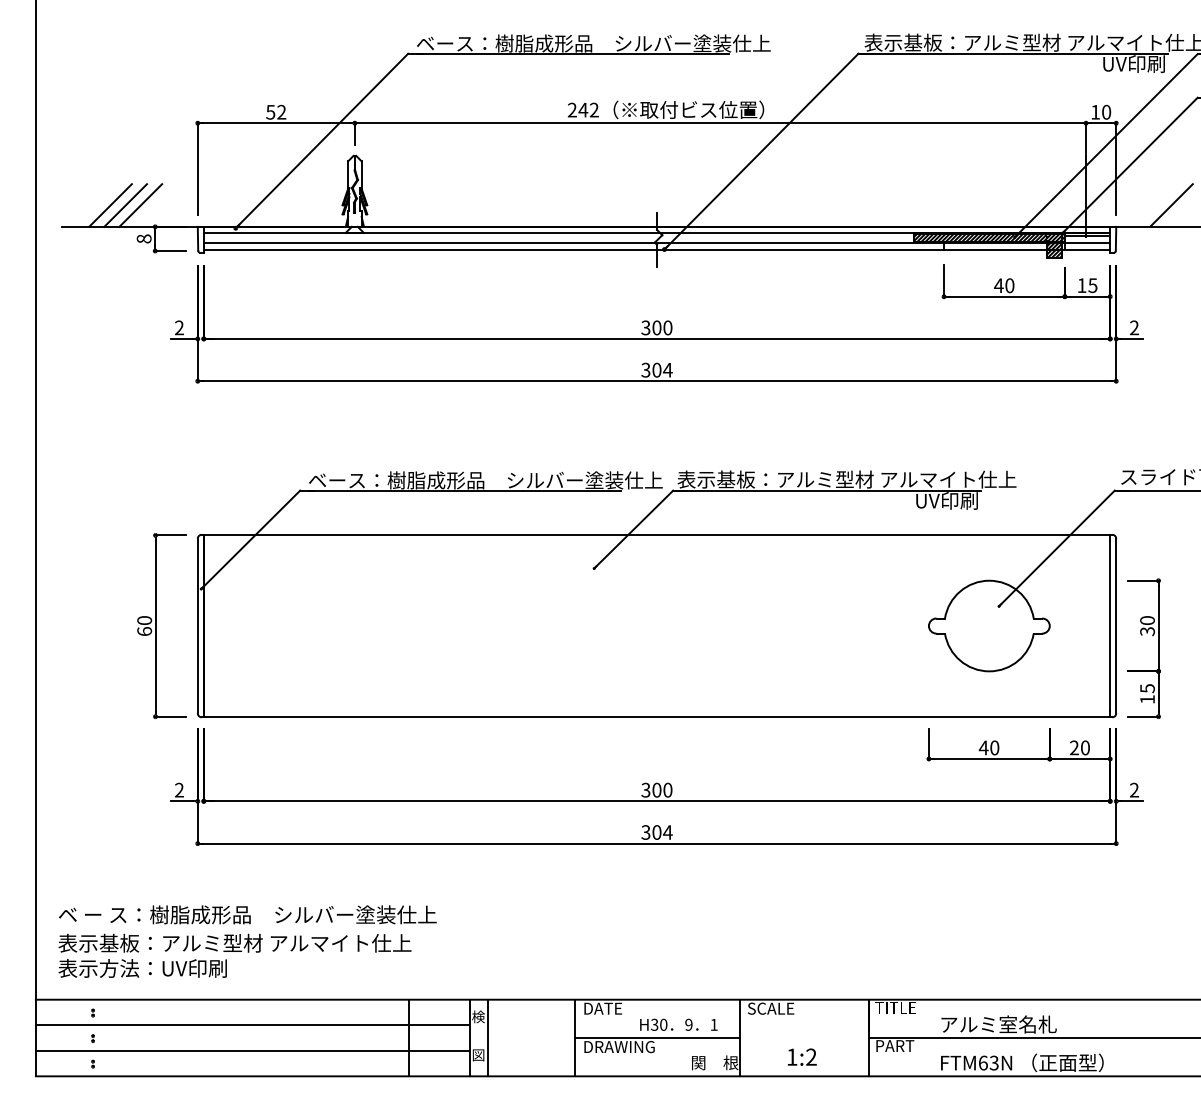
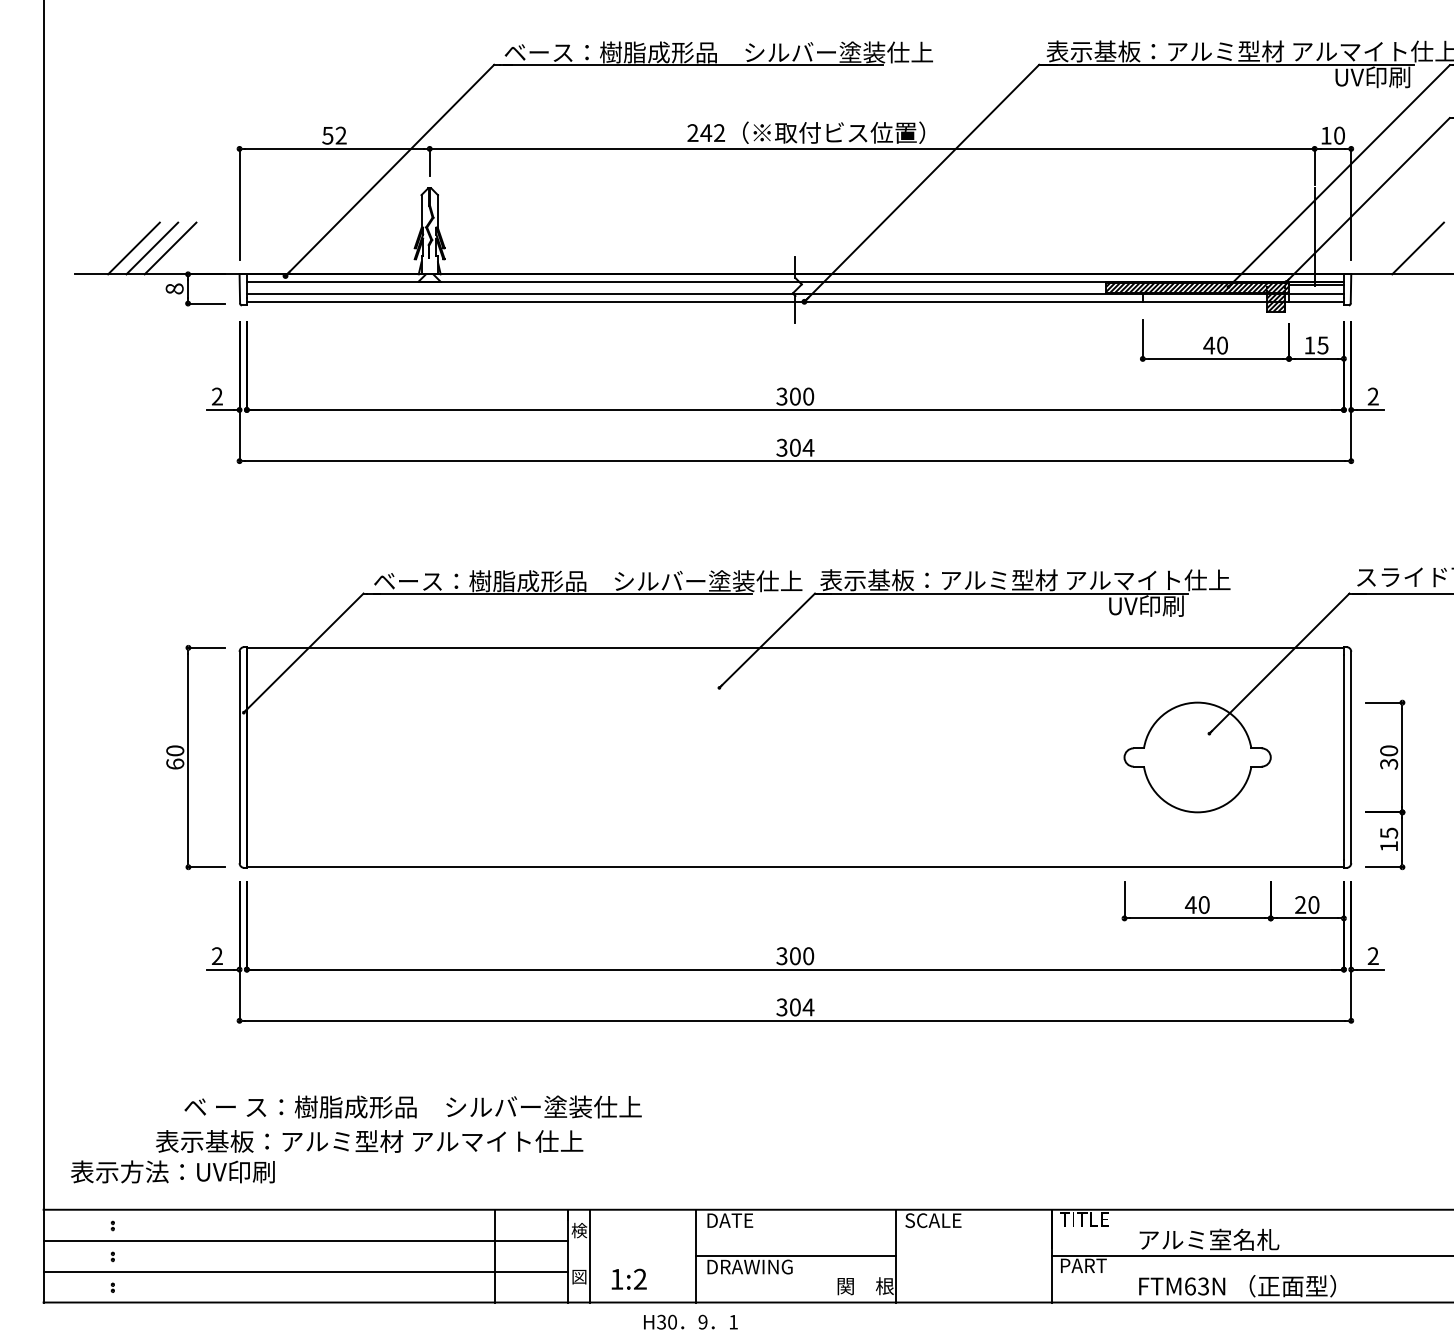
text: (247, 914) -> (412, 1106), moved
text: (234, 943) -> (369, 1141), moved
text: (678, 1024) -> (690, 1321), moved
text: (801, 1056) -> (628, 1278), moved

